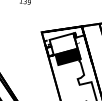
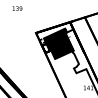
fill: (63, 44) -> (56, 40), added

